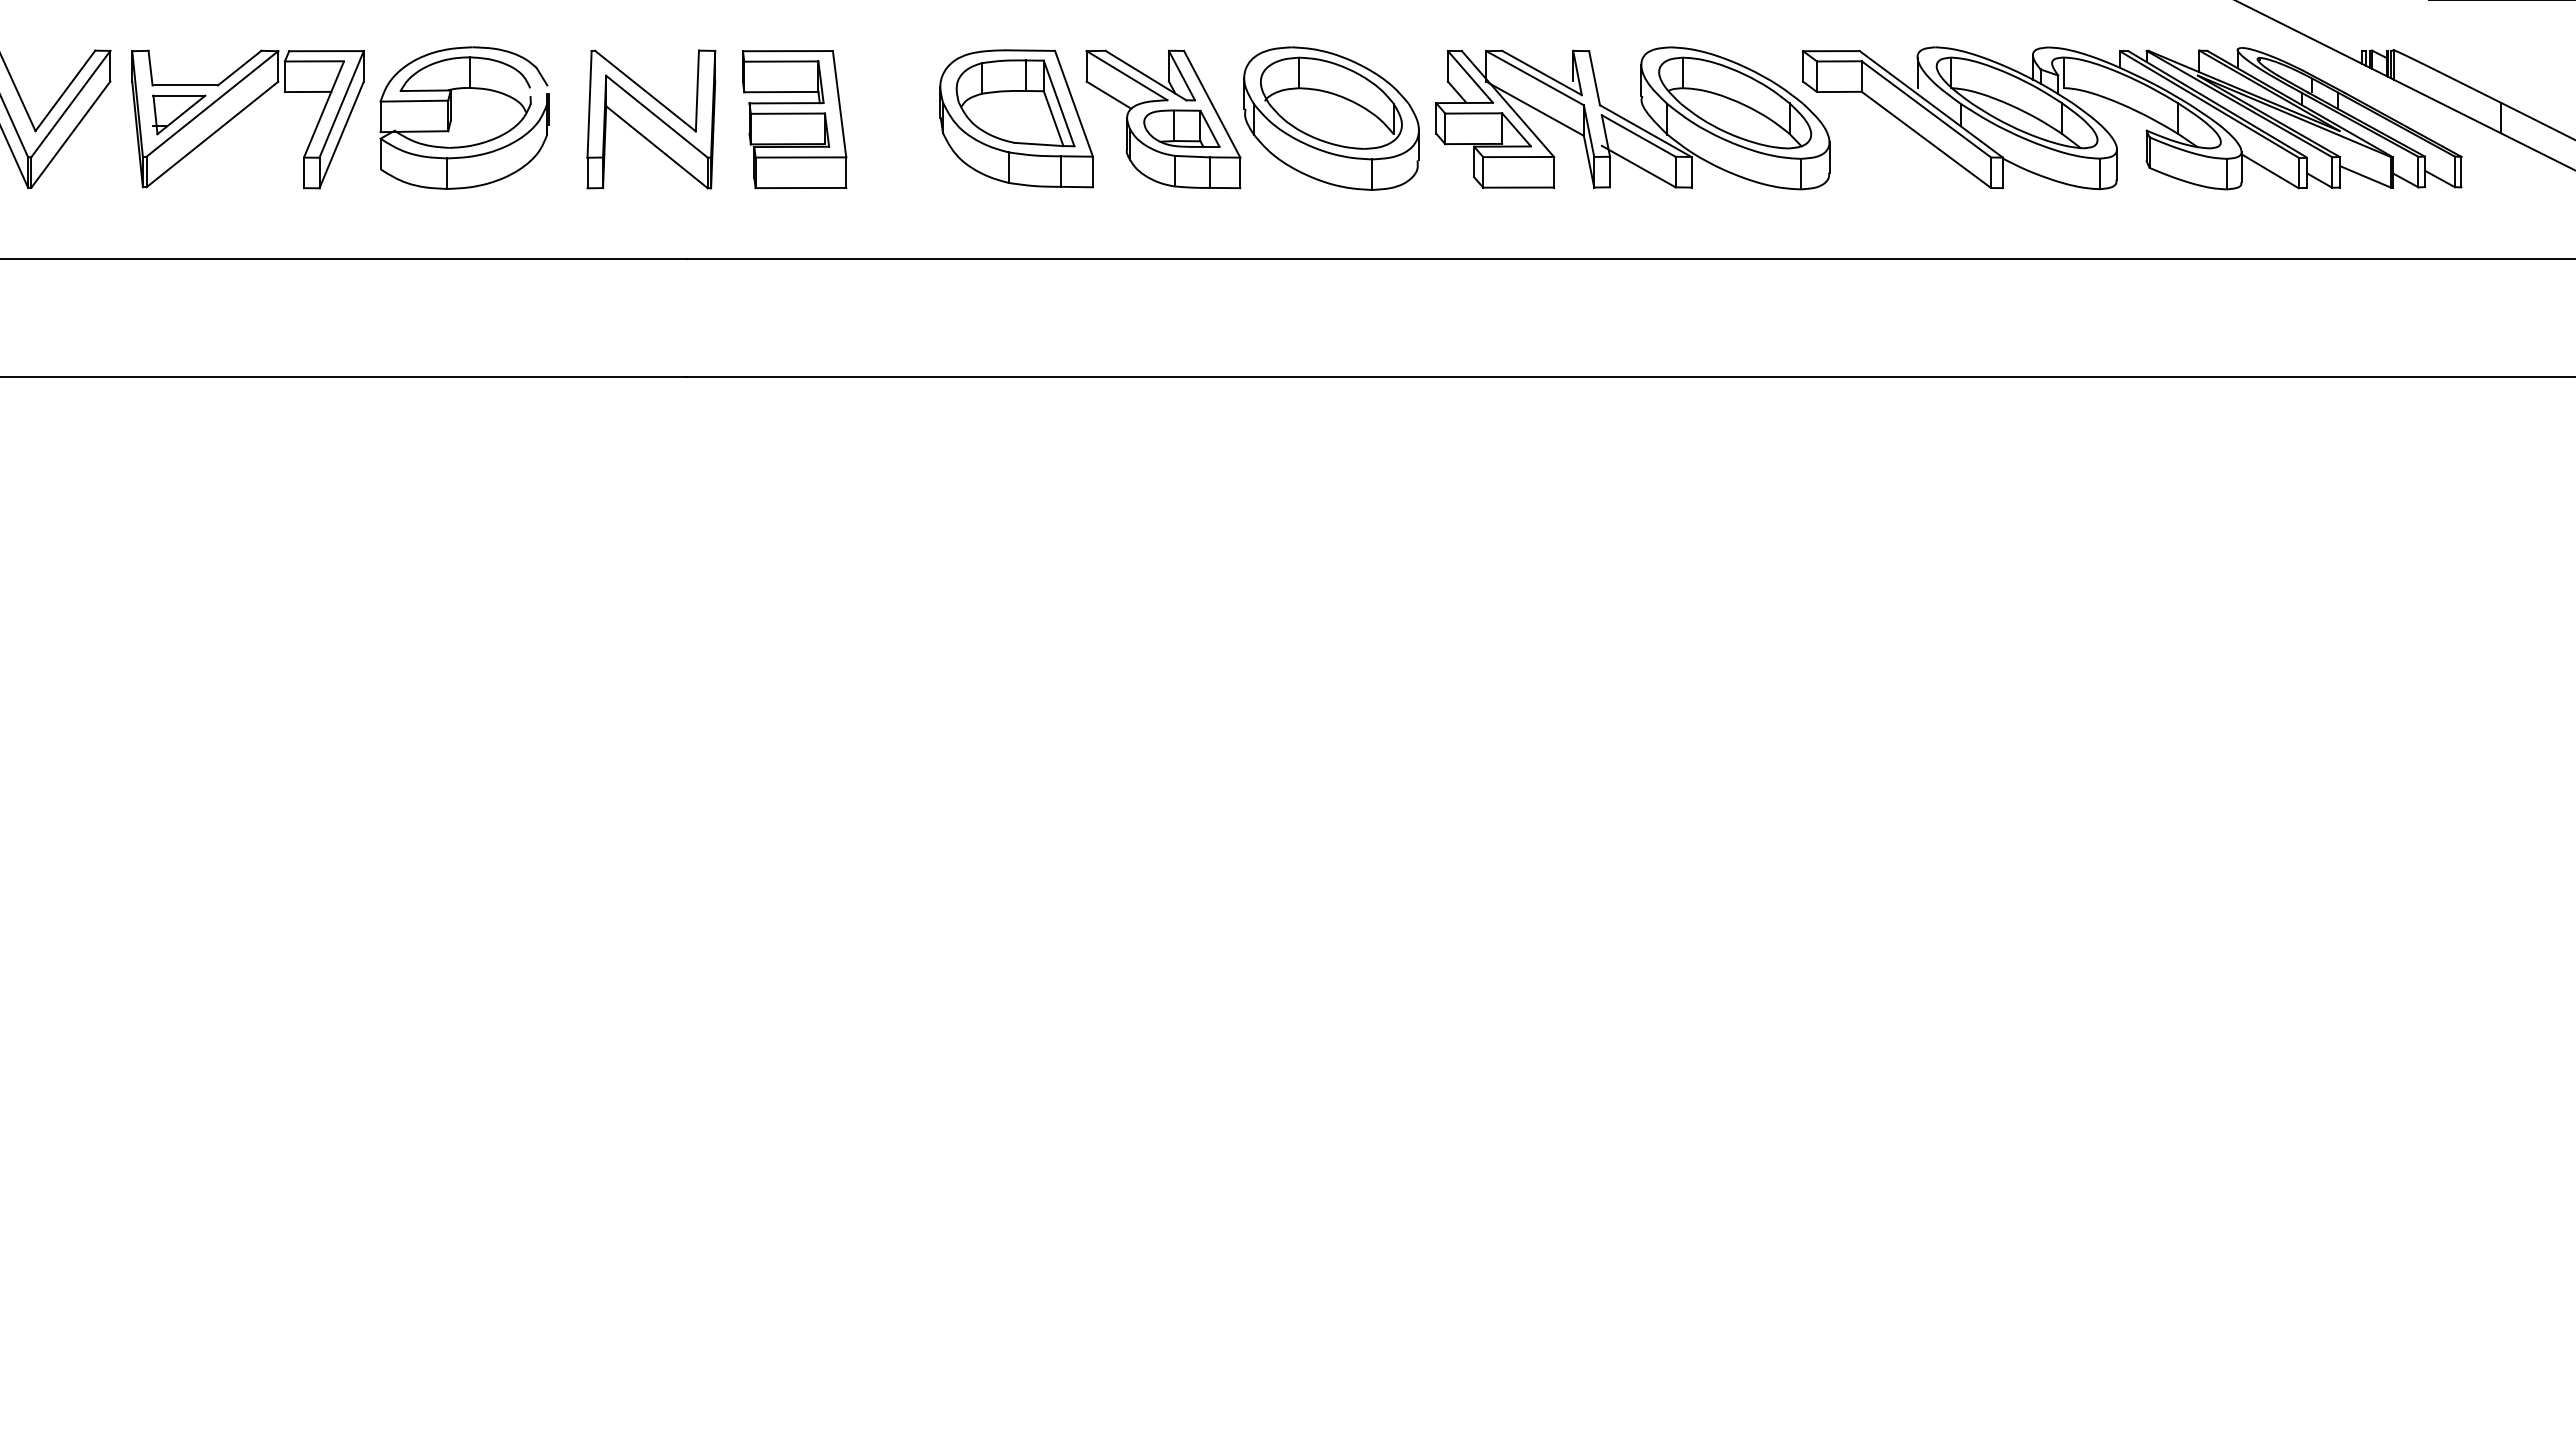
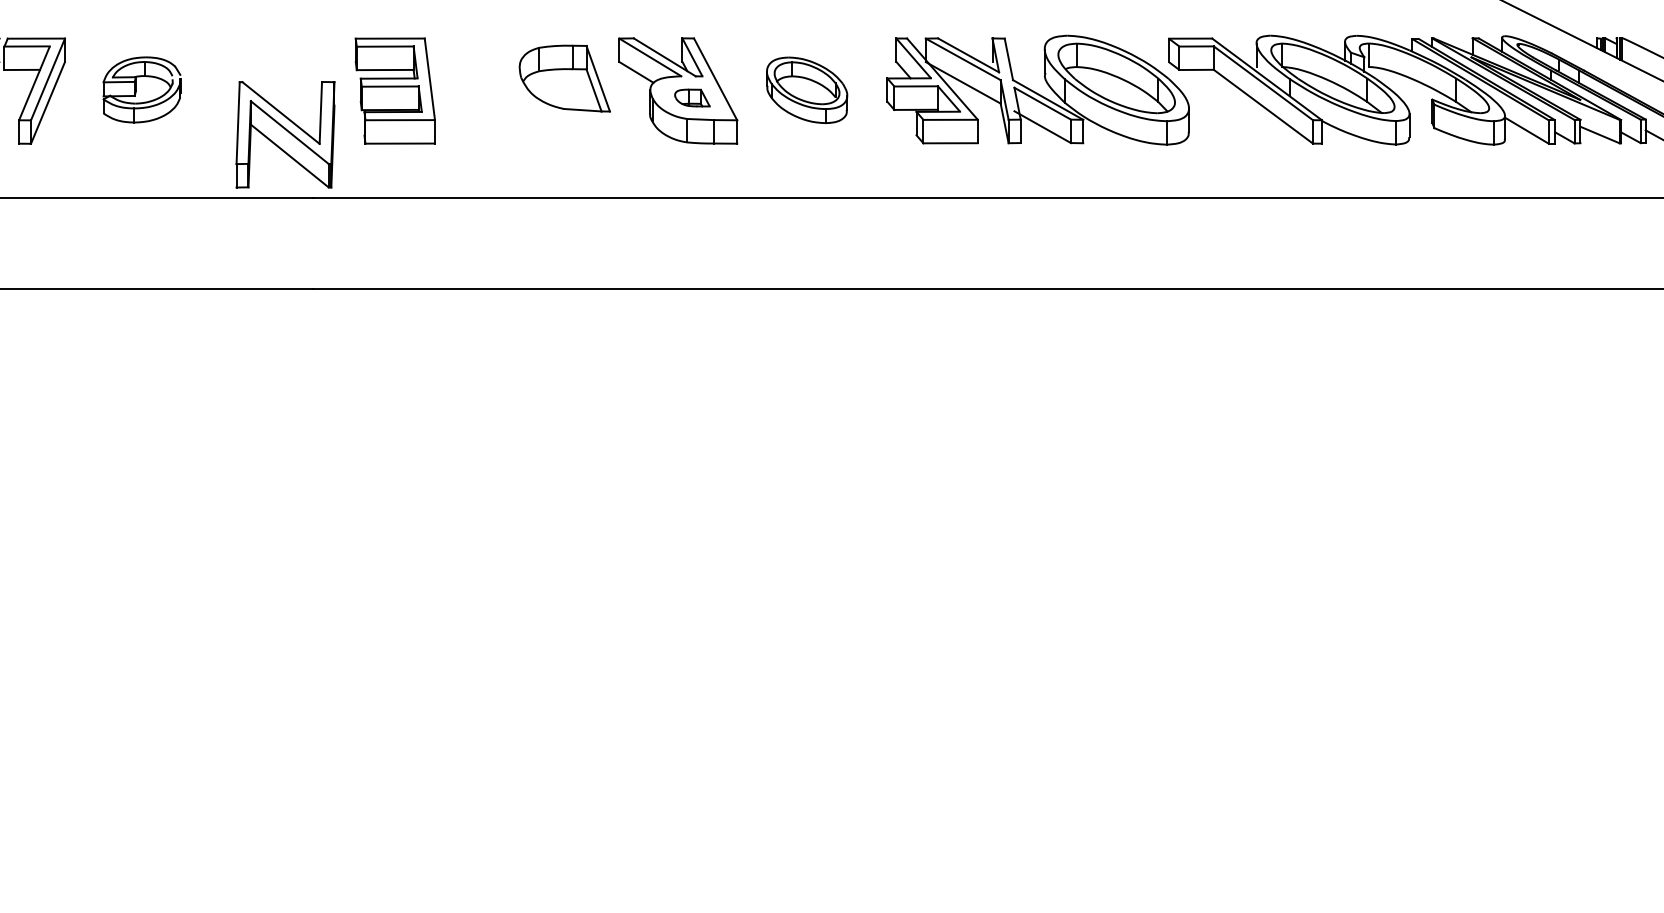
part: (464, 117) -> (142, 89), size x0.6
part: (1016, 118) -> (565, 90), removed
part: (1331, 118) -> (807, 90), size x0.6
part: (651, 119) -> (285, 134), moved
part: (1181, 128) -> (692, 97), size x0.6

